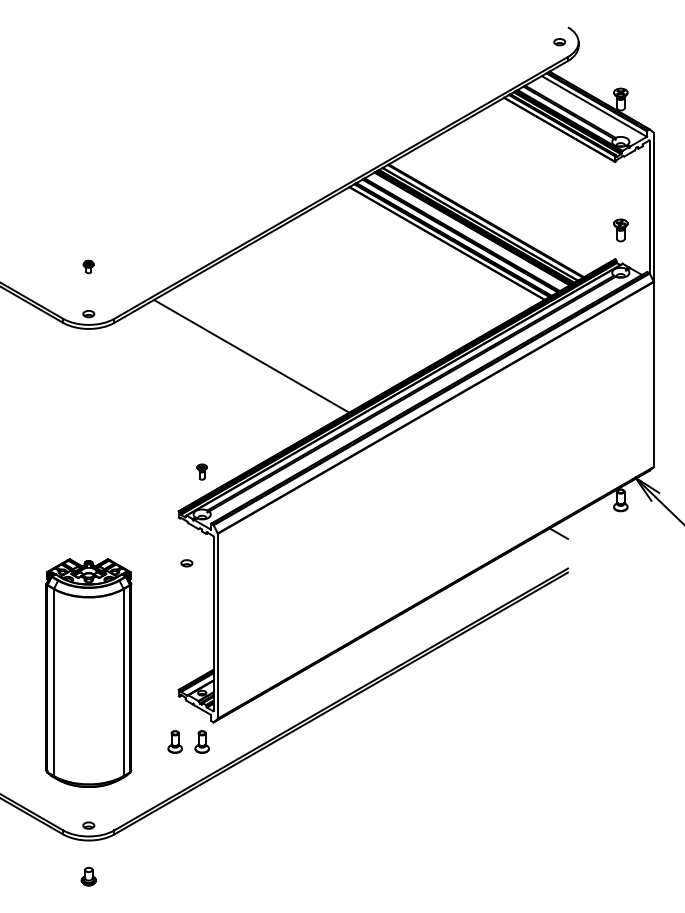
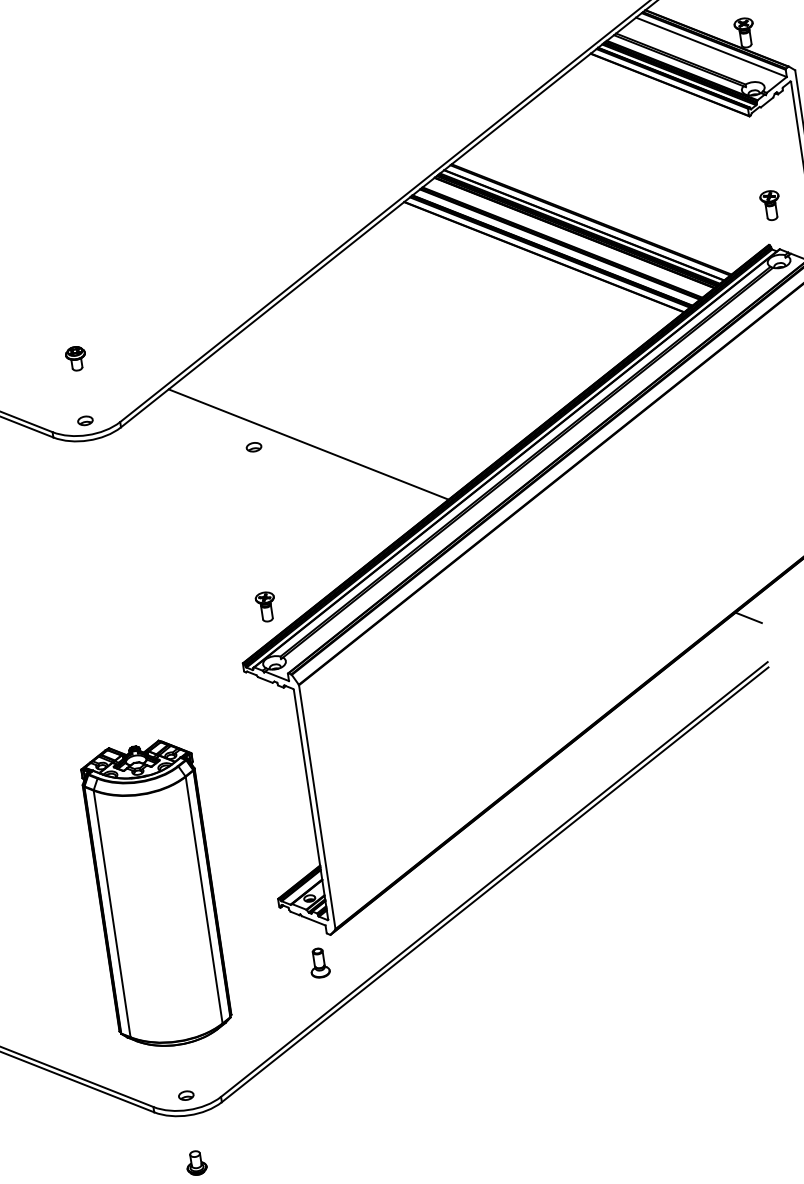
part: (88, 266) -> (75, 358), size x1.43
part: (201, 471) -> (265, 606), size x1.43
part: (186, 563) -> (253, 447), moved
part: (174, 741) -> (282, 967), removed

